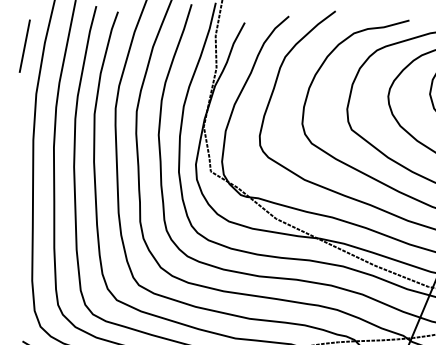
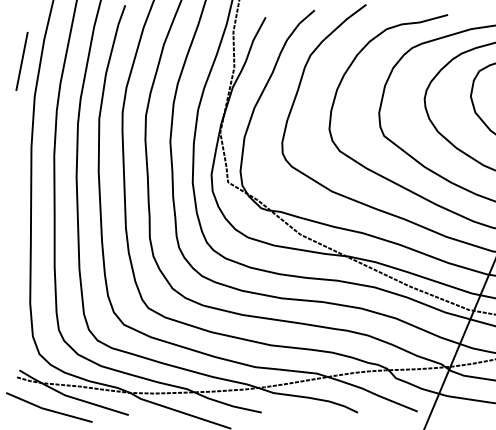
line: (24, 45) -> (21, 60), moved

